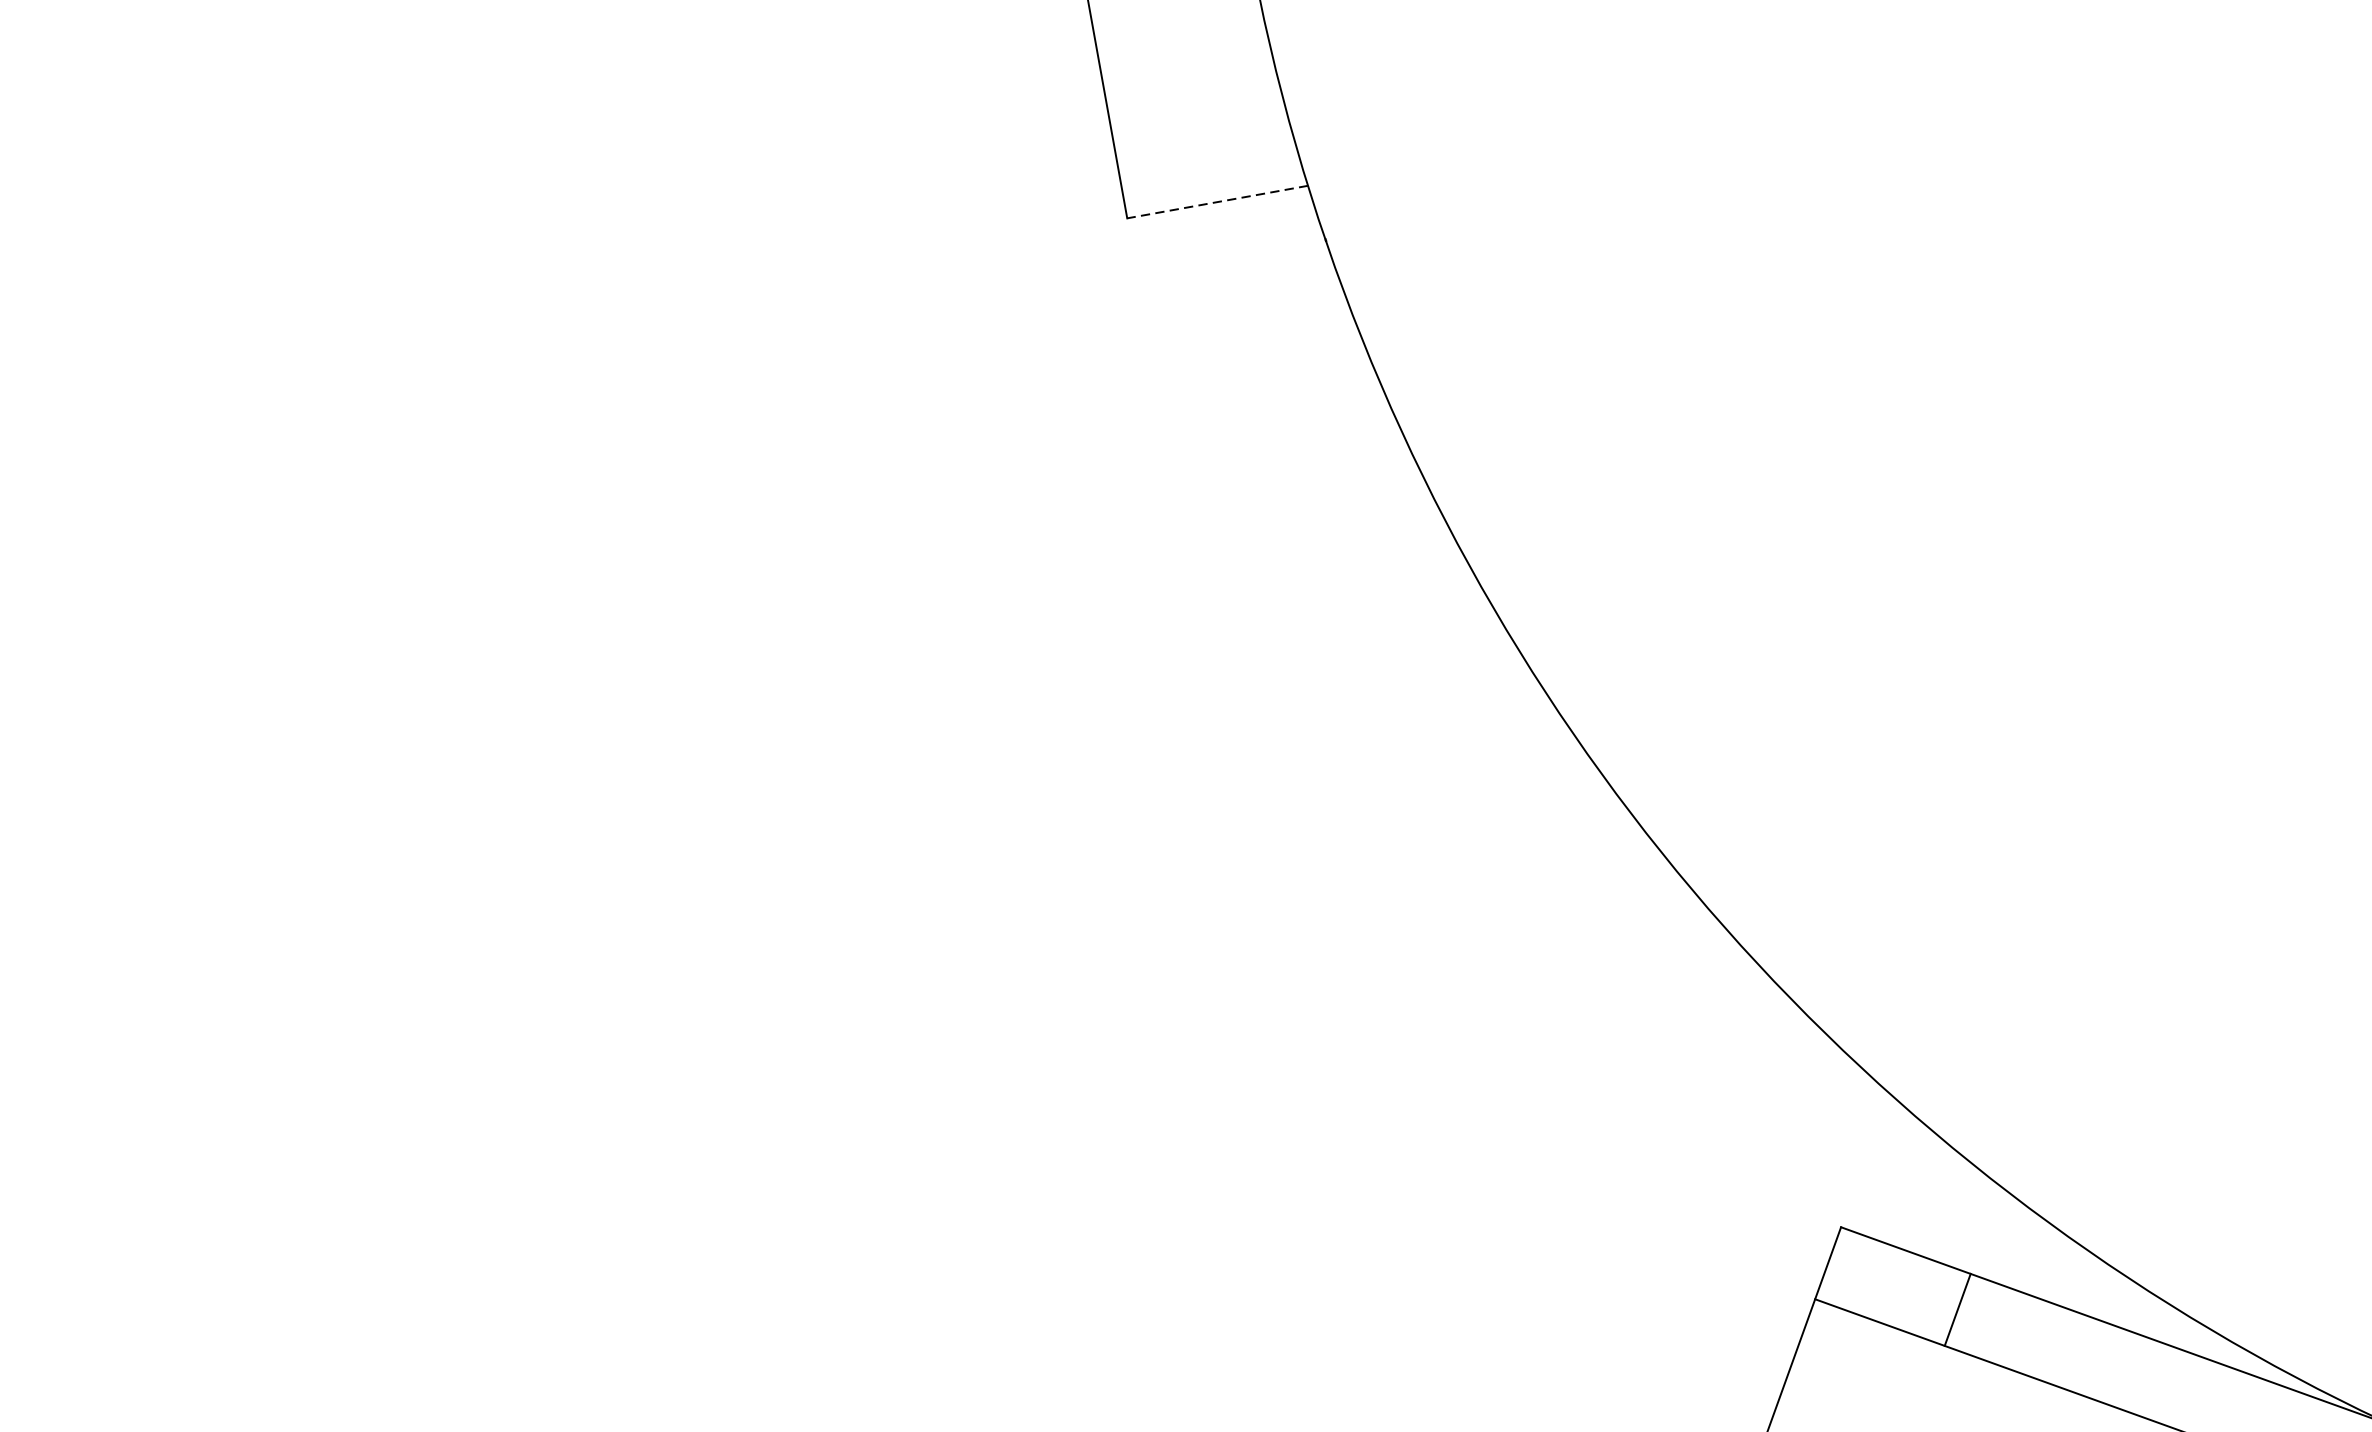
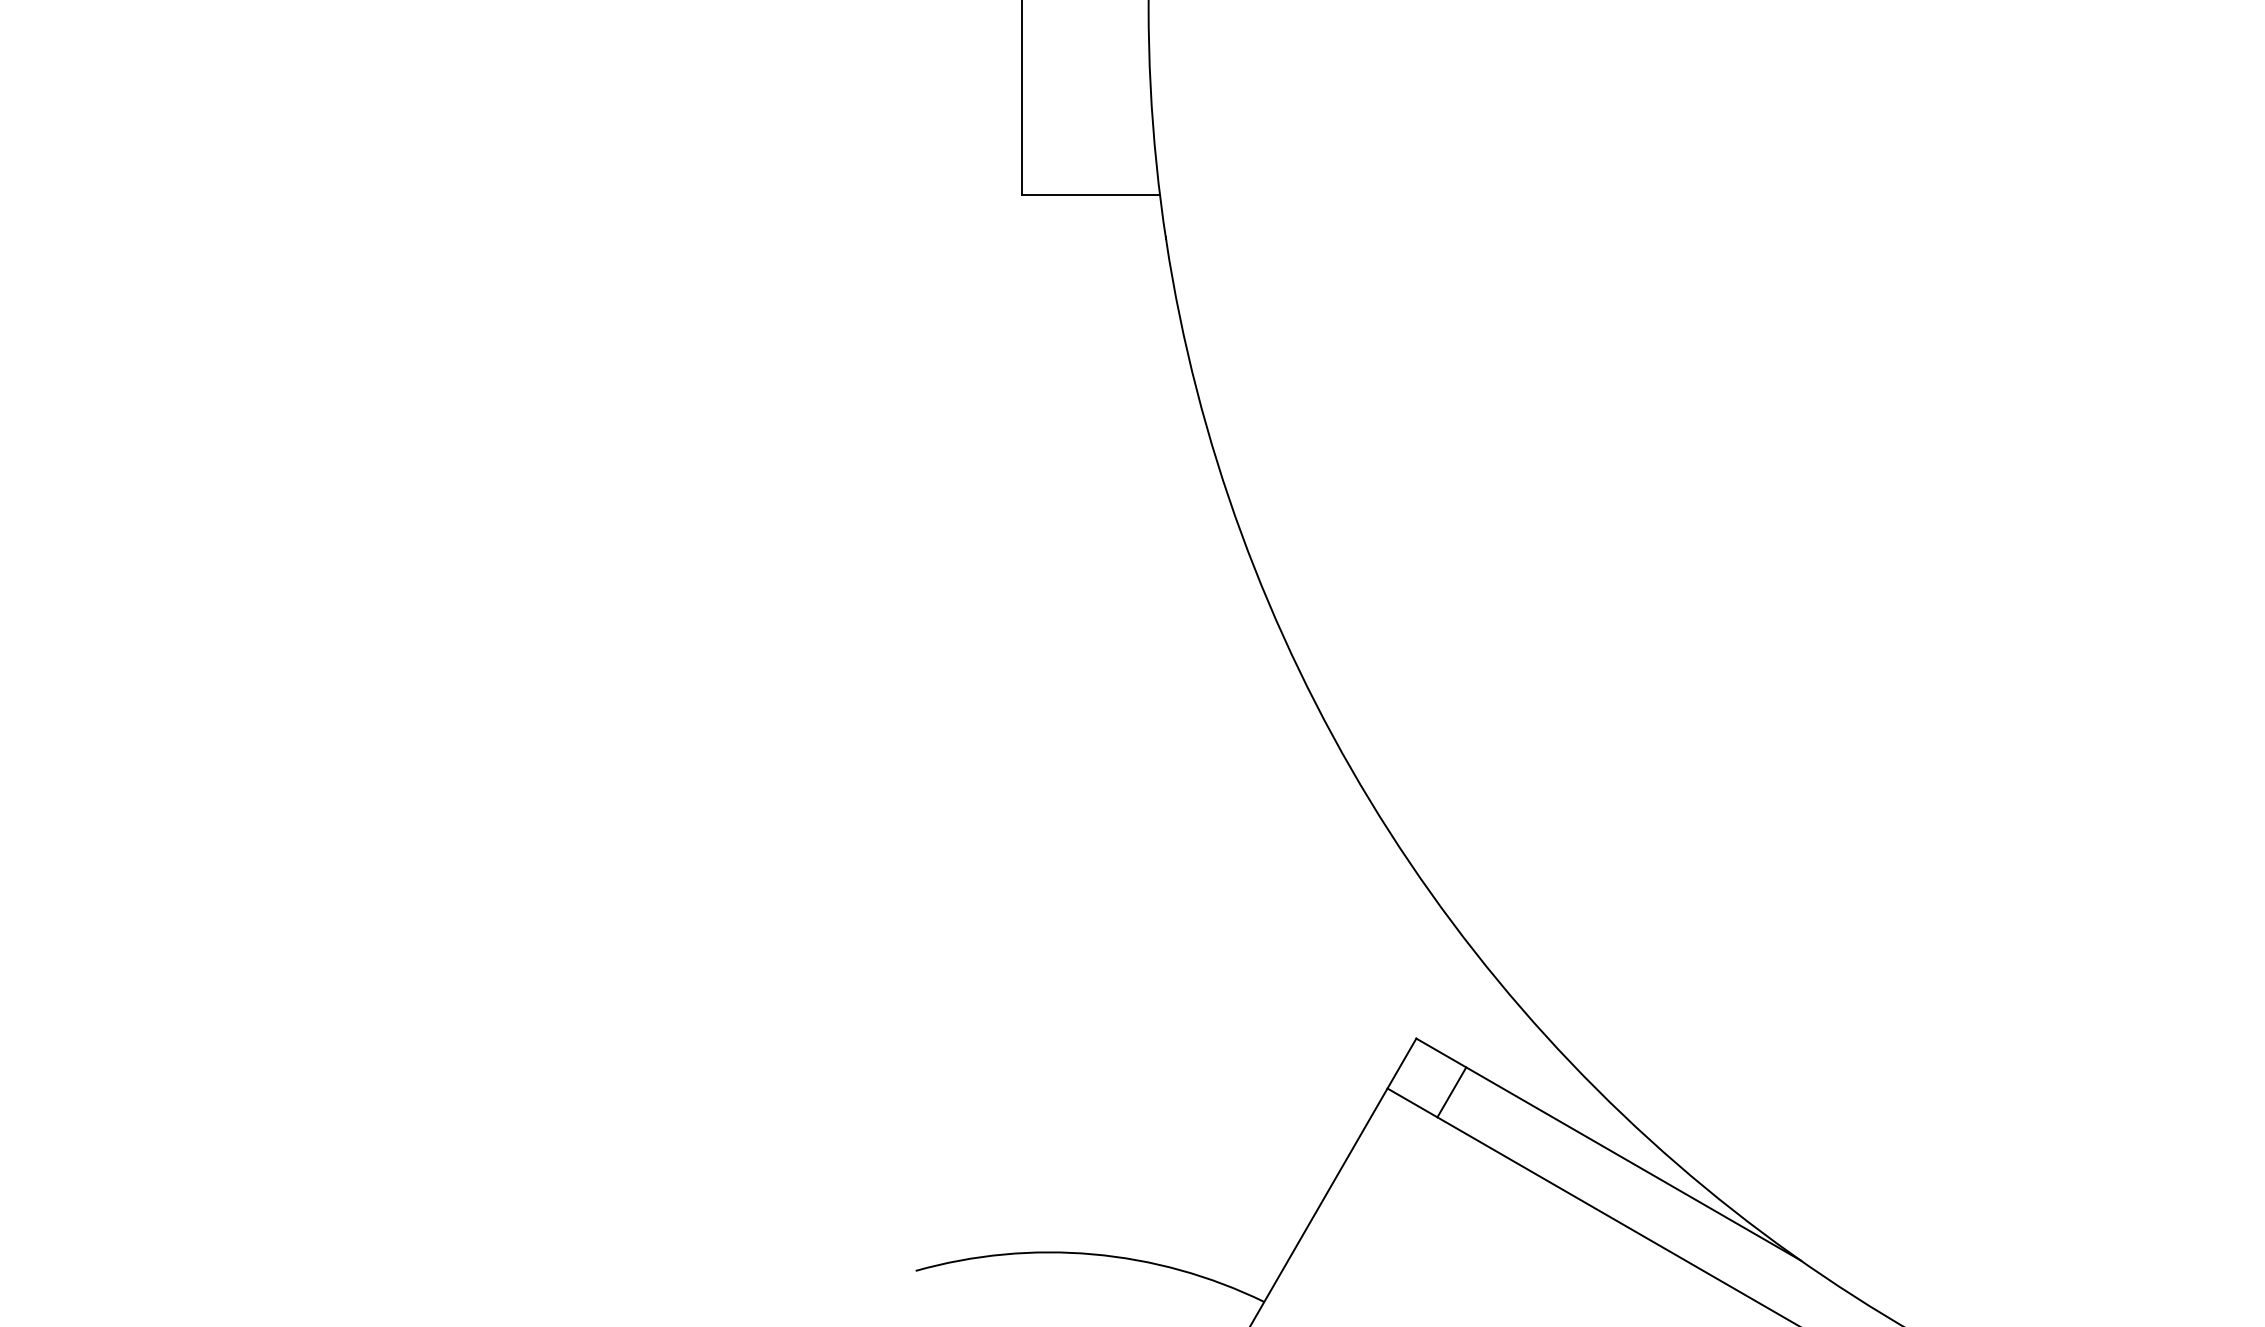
line: (1217, 202) -> (1090, 195), dashed -> solid
line: (1957, 1310) -> (1451, 1092), moved

